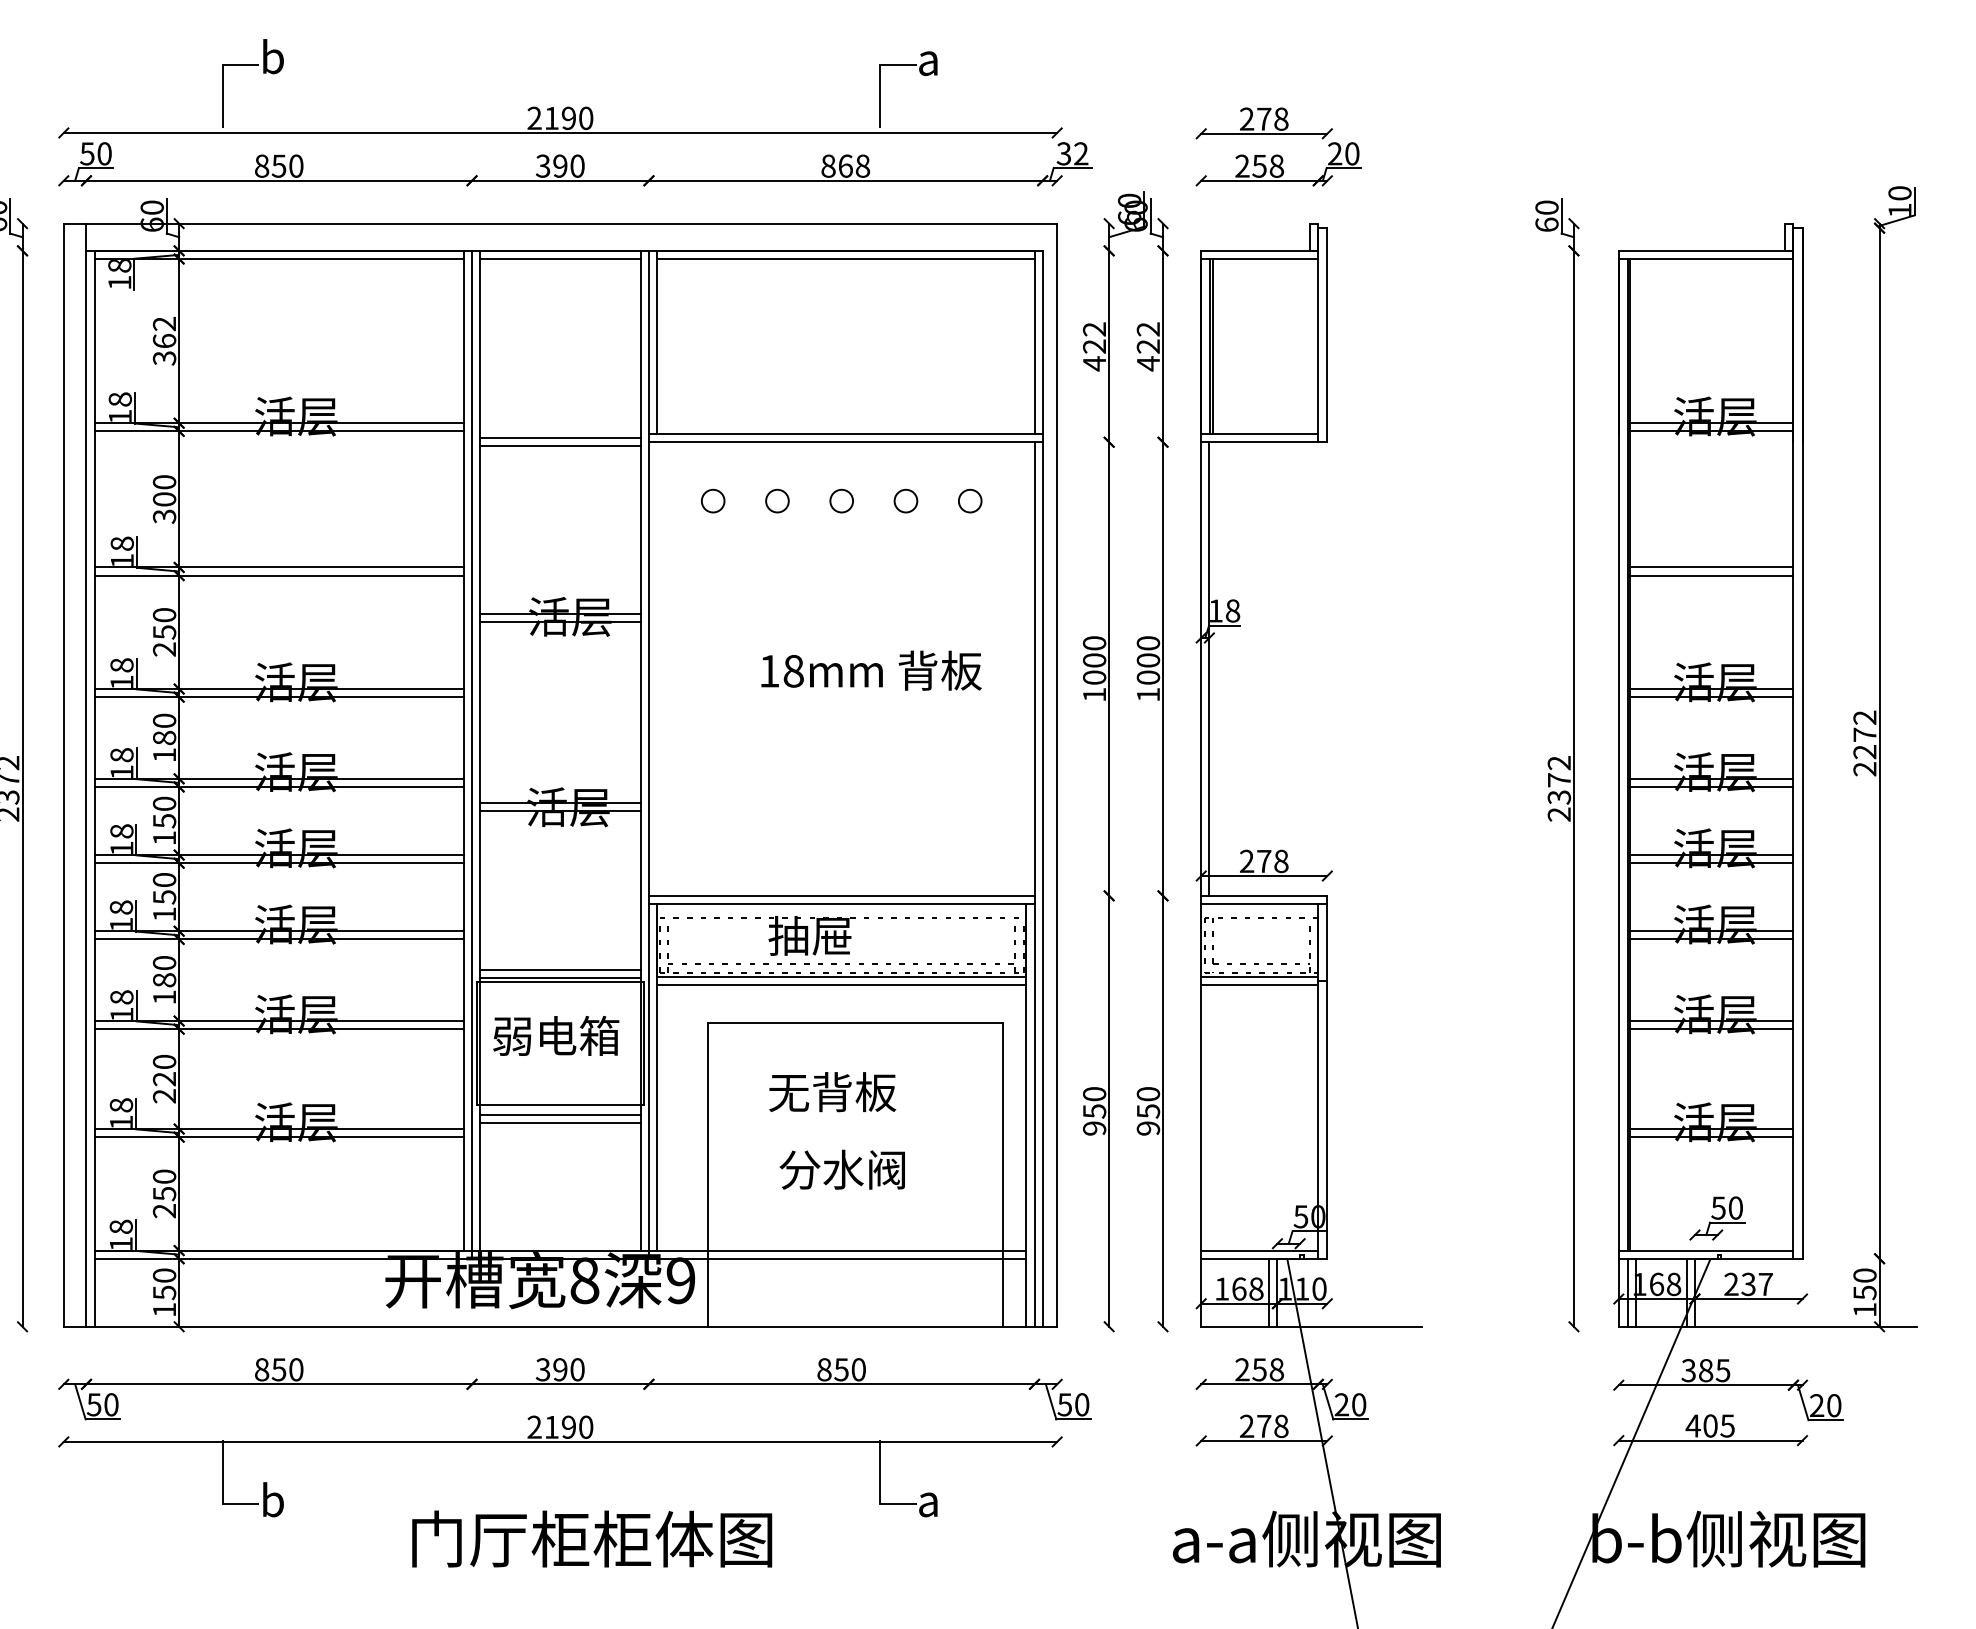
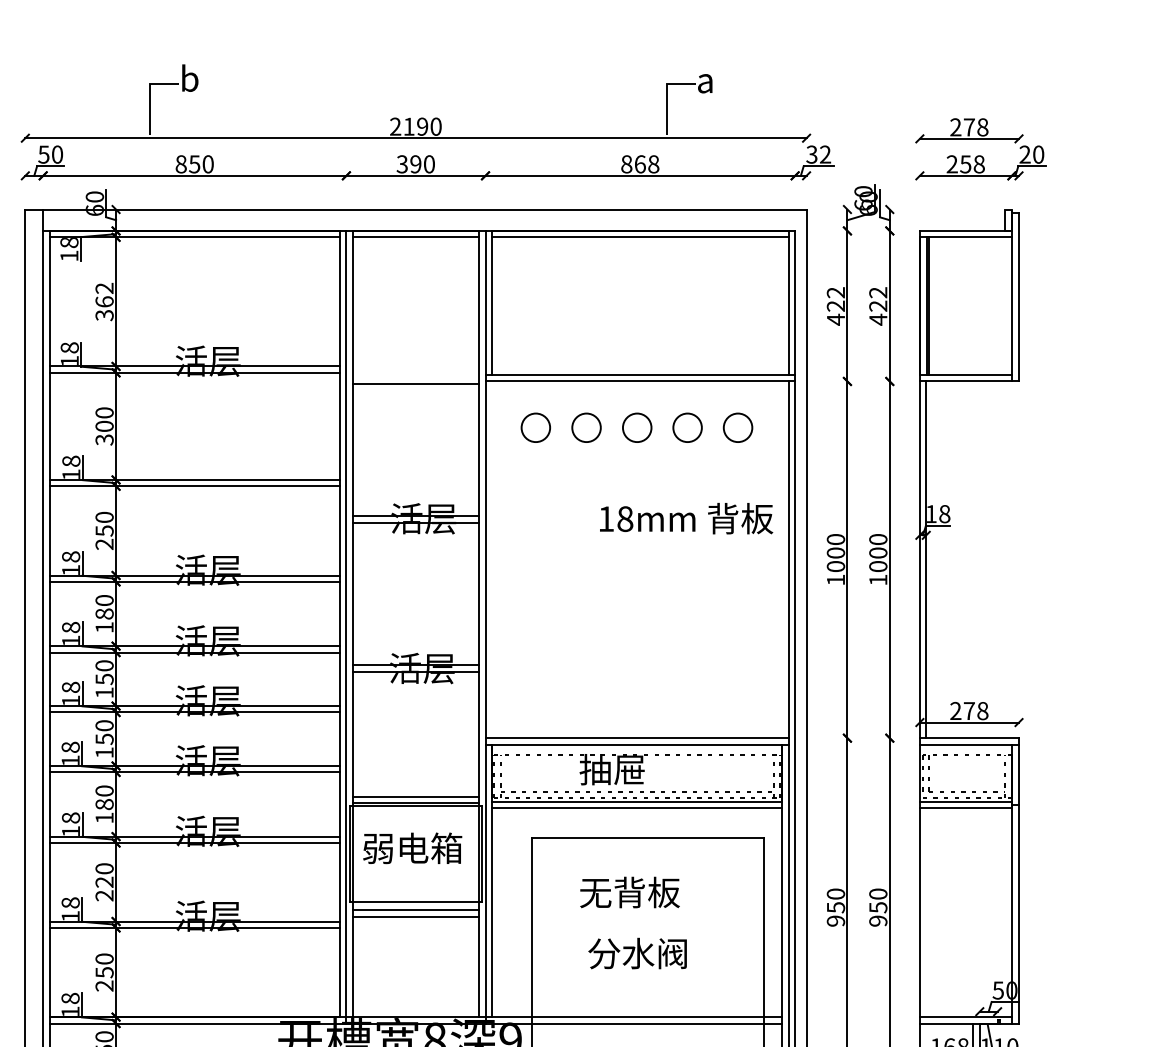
line: (560, 437) -> (415, 377), removed
circle: (713, 500) -> (536, 427), size x1.6
circle: (777, 500) -> (586, 427), size x1.6
circle: (841, 500) -> (636, 427), size x1.6
circle: (905, 500) -> (687, 427), size x1.6
circle: (970, 500) -> (738, 427), size x1.6
text: (871, 670) -> (686, 518), moved

